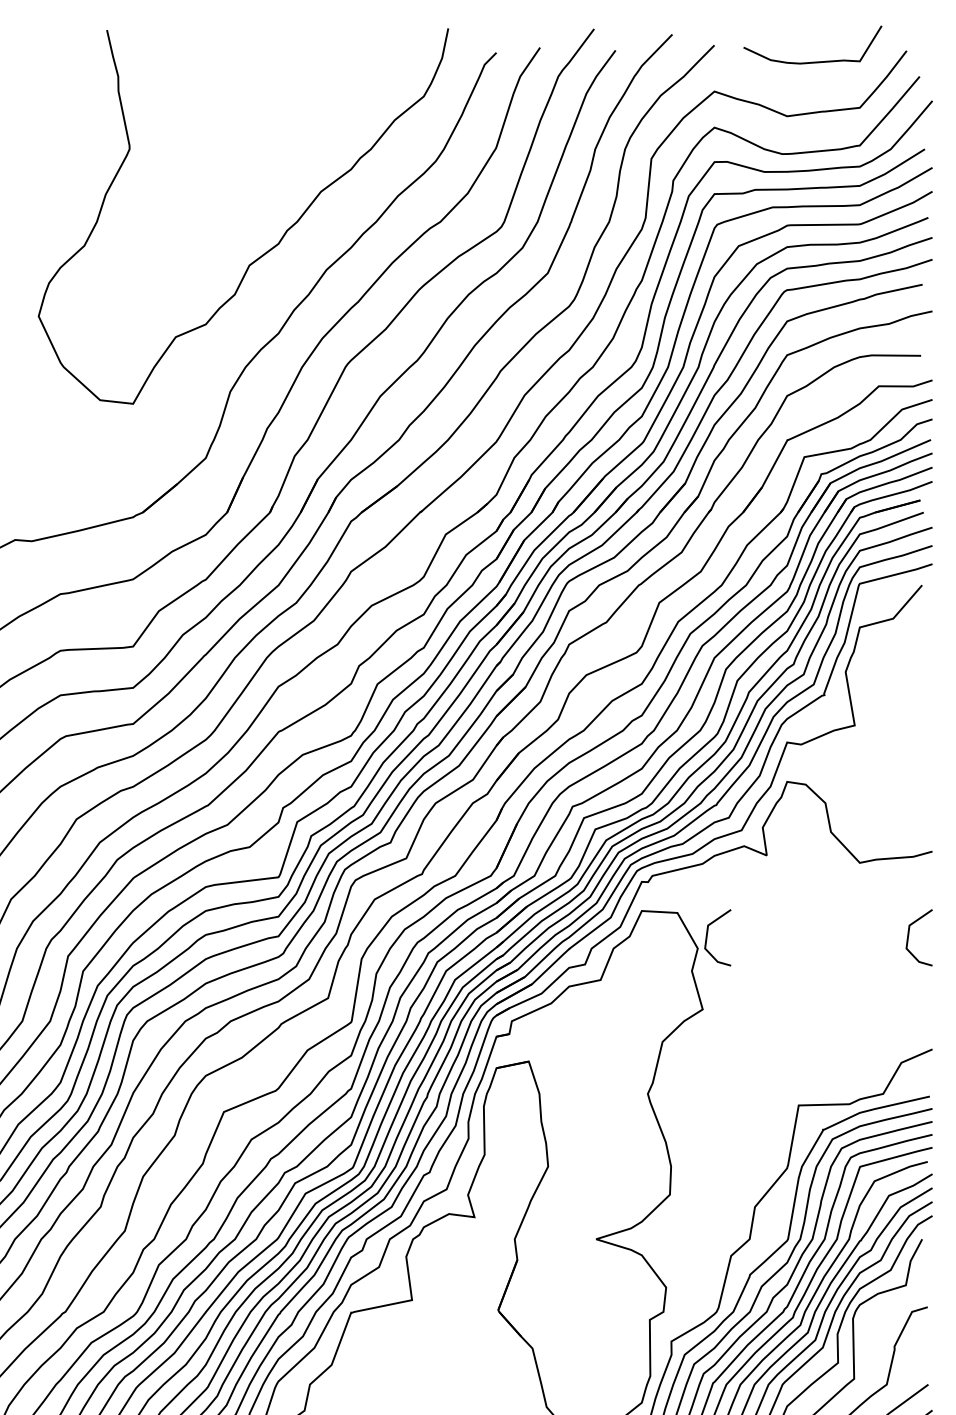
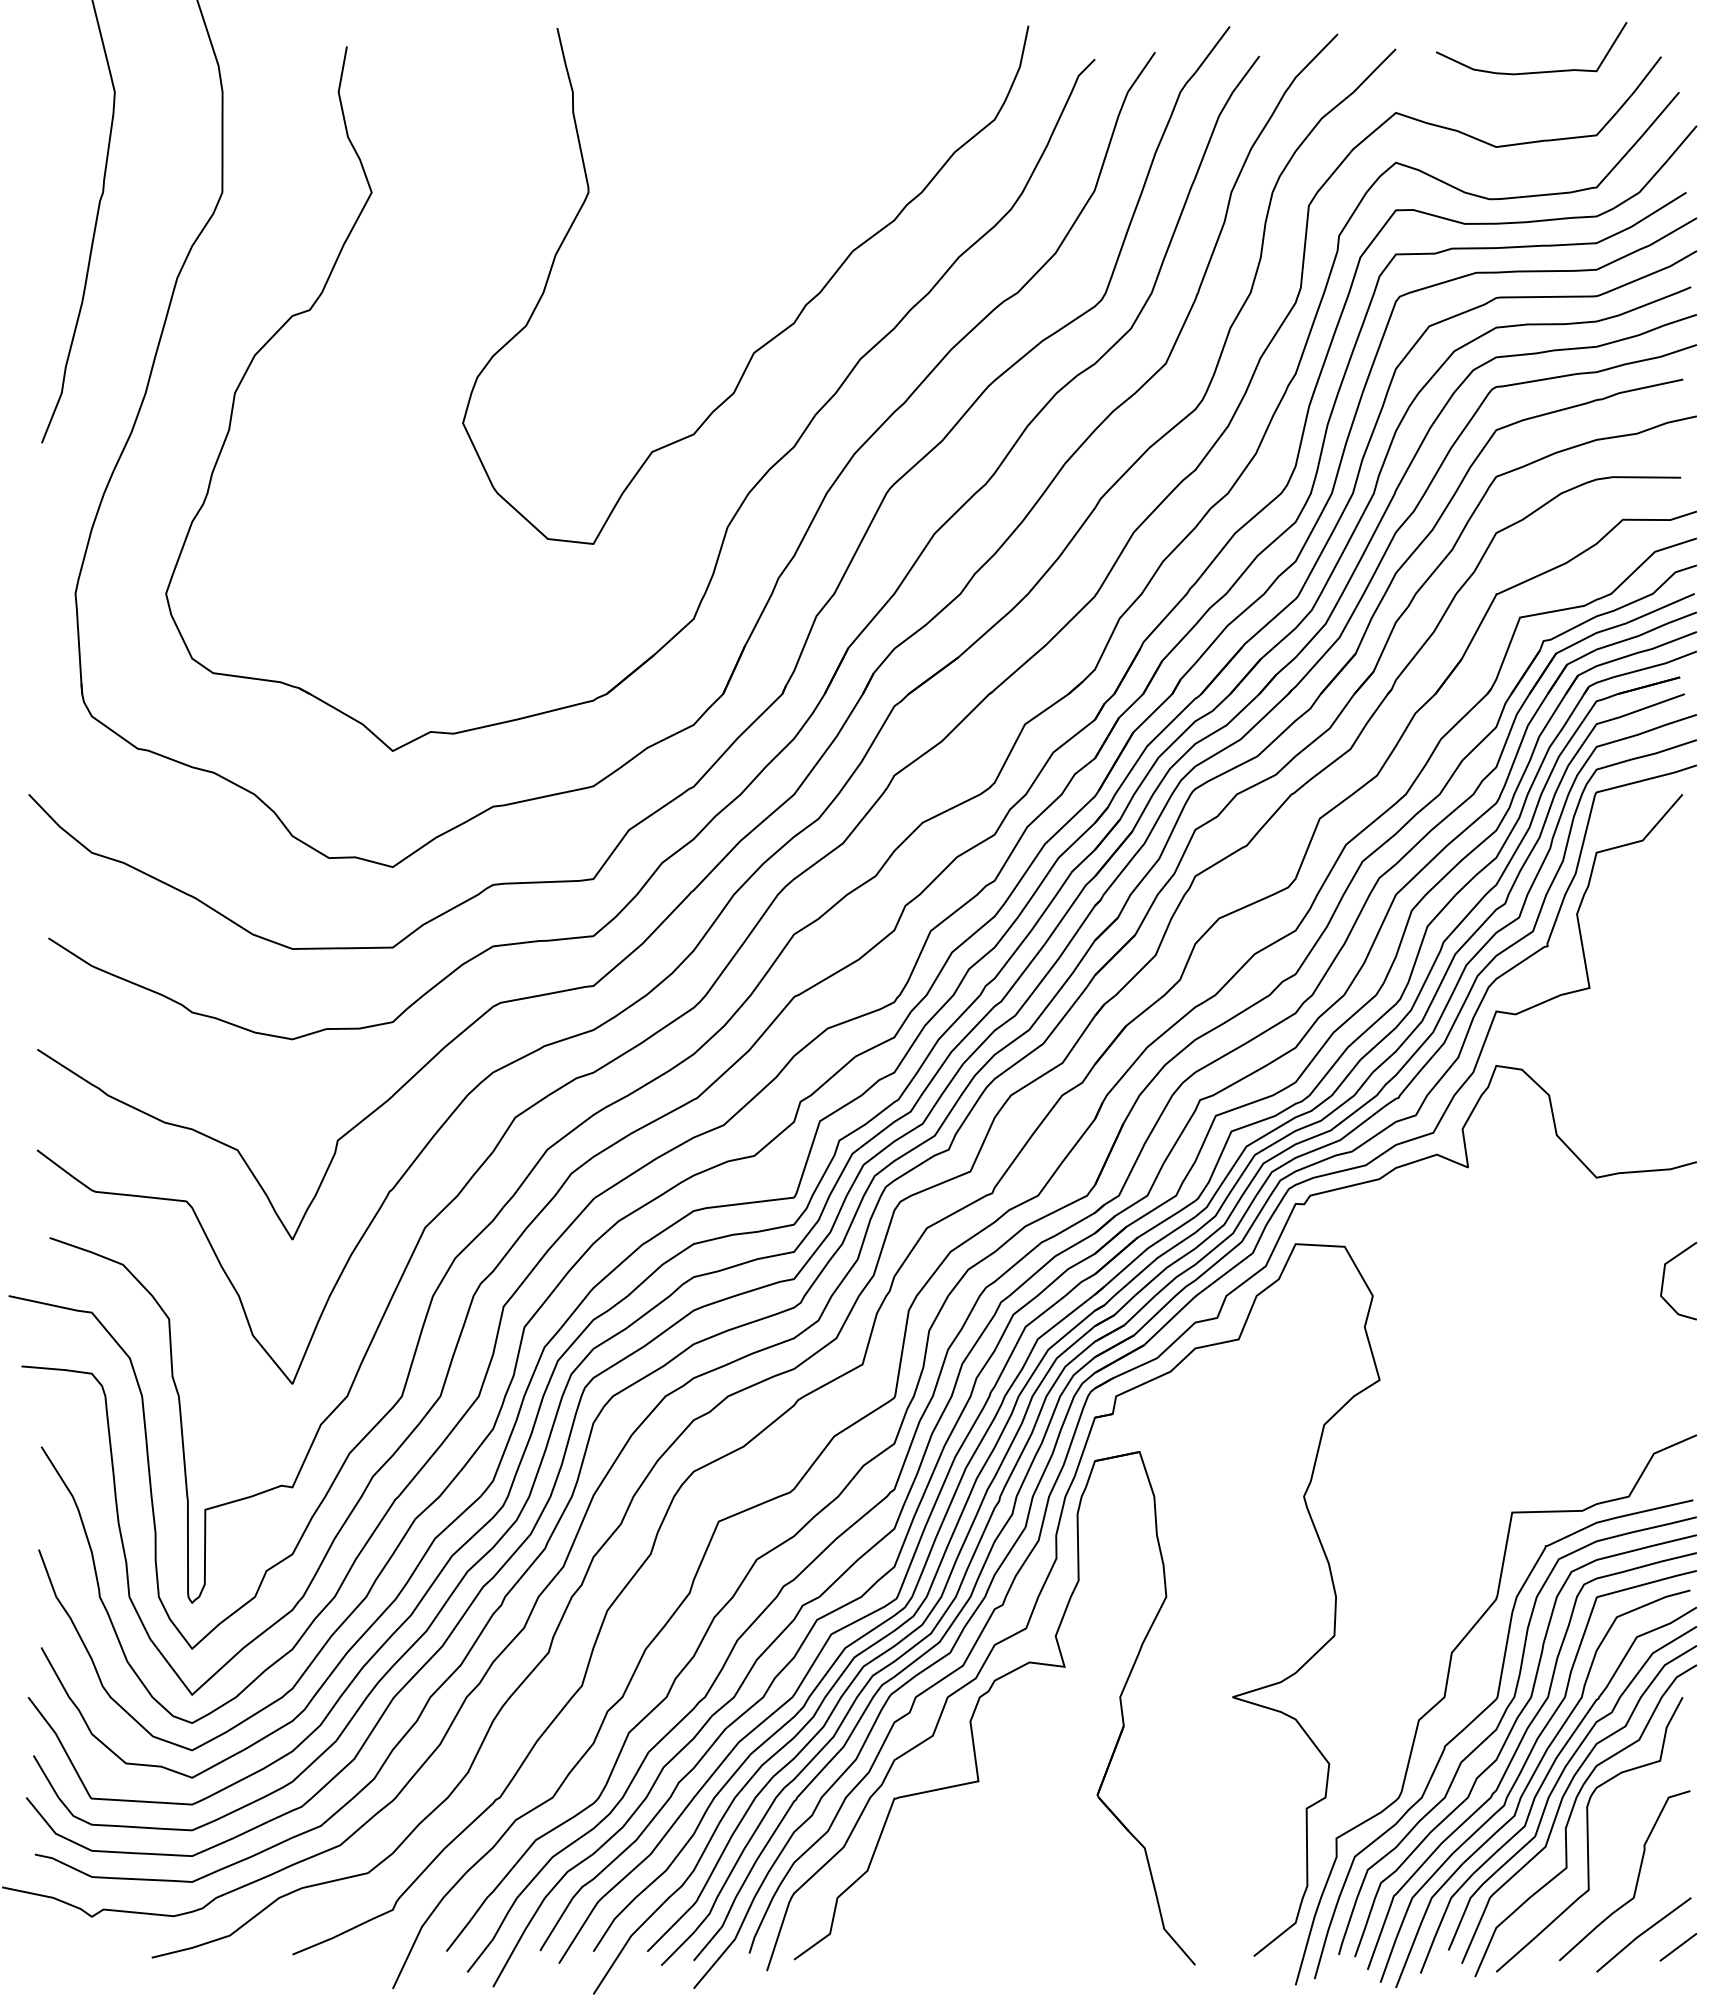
line: (707, 935) -> (1386, 1278), removed

